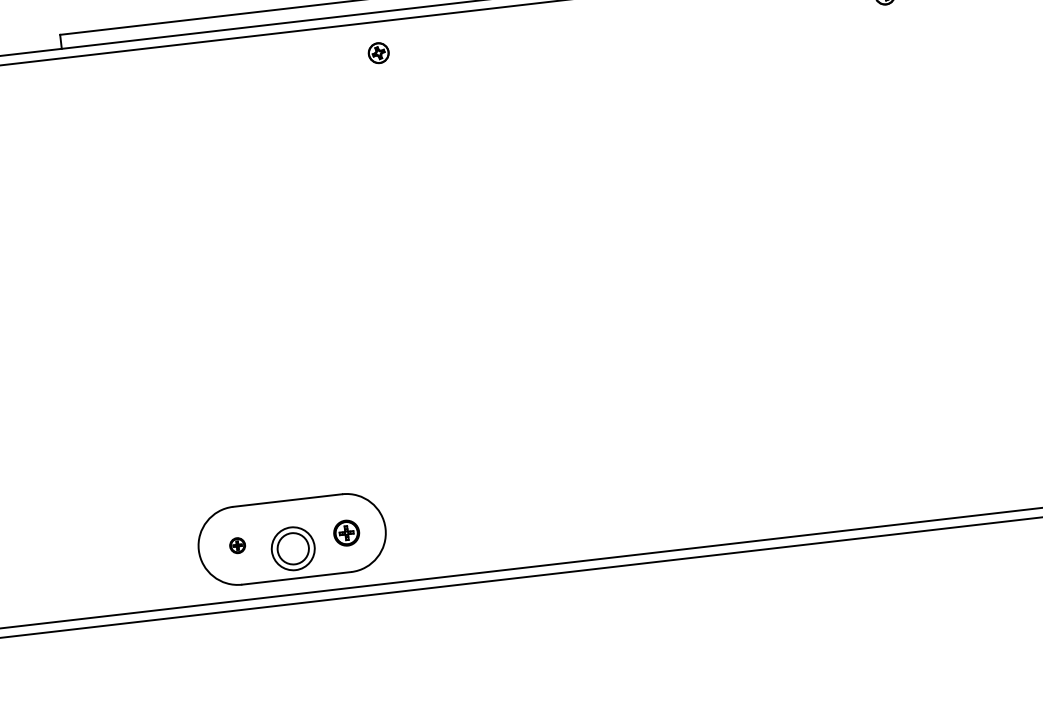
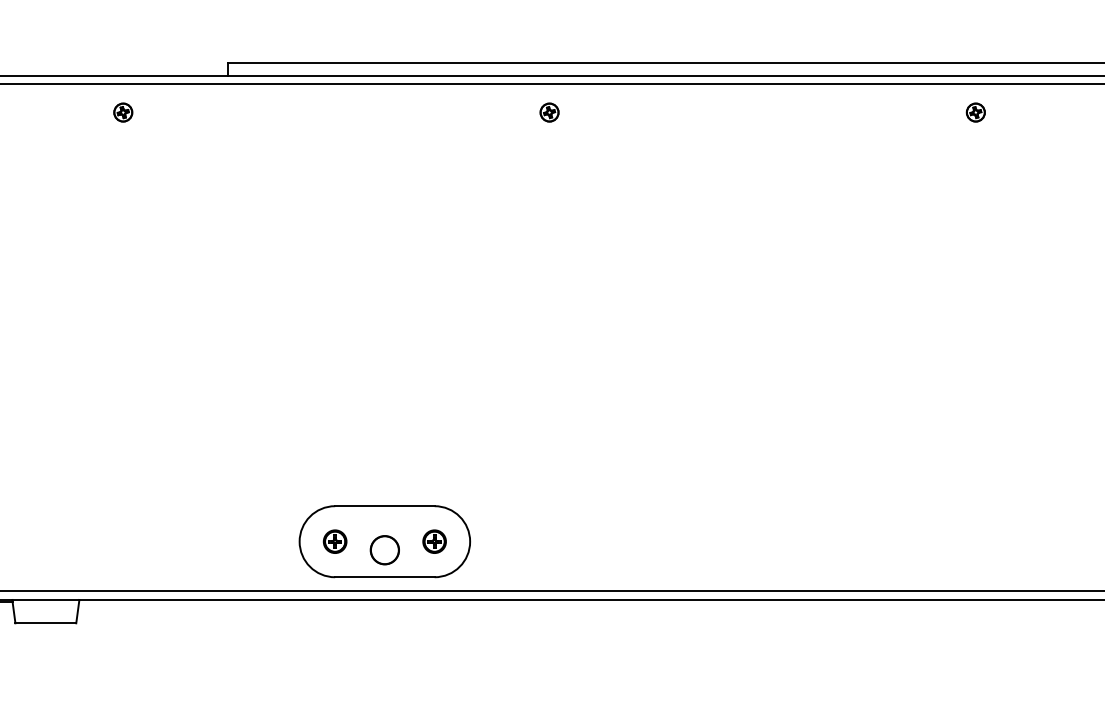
part: (378, 53) -> (549, 112), moved
part: (236, 545) -> (334, 541), size x1.67
circle: (292, 549) -> (384, 550), size x0.71

